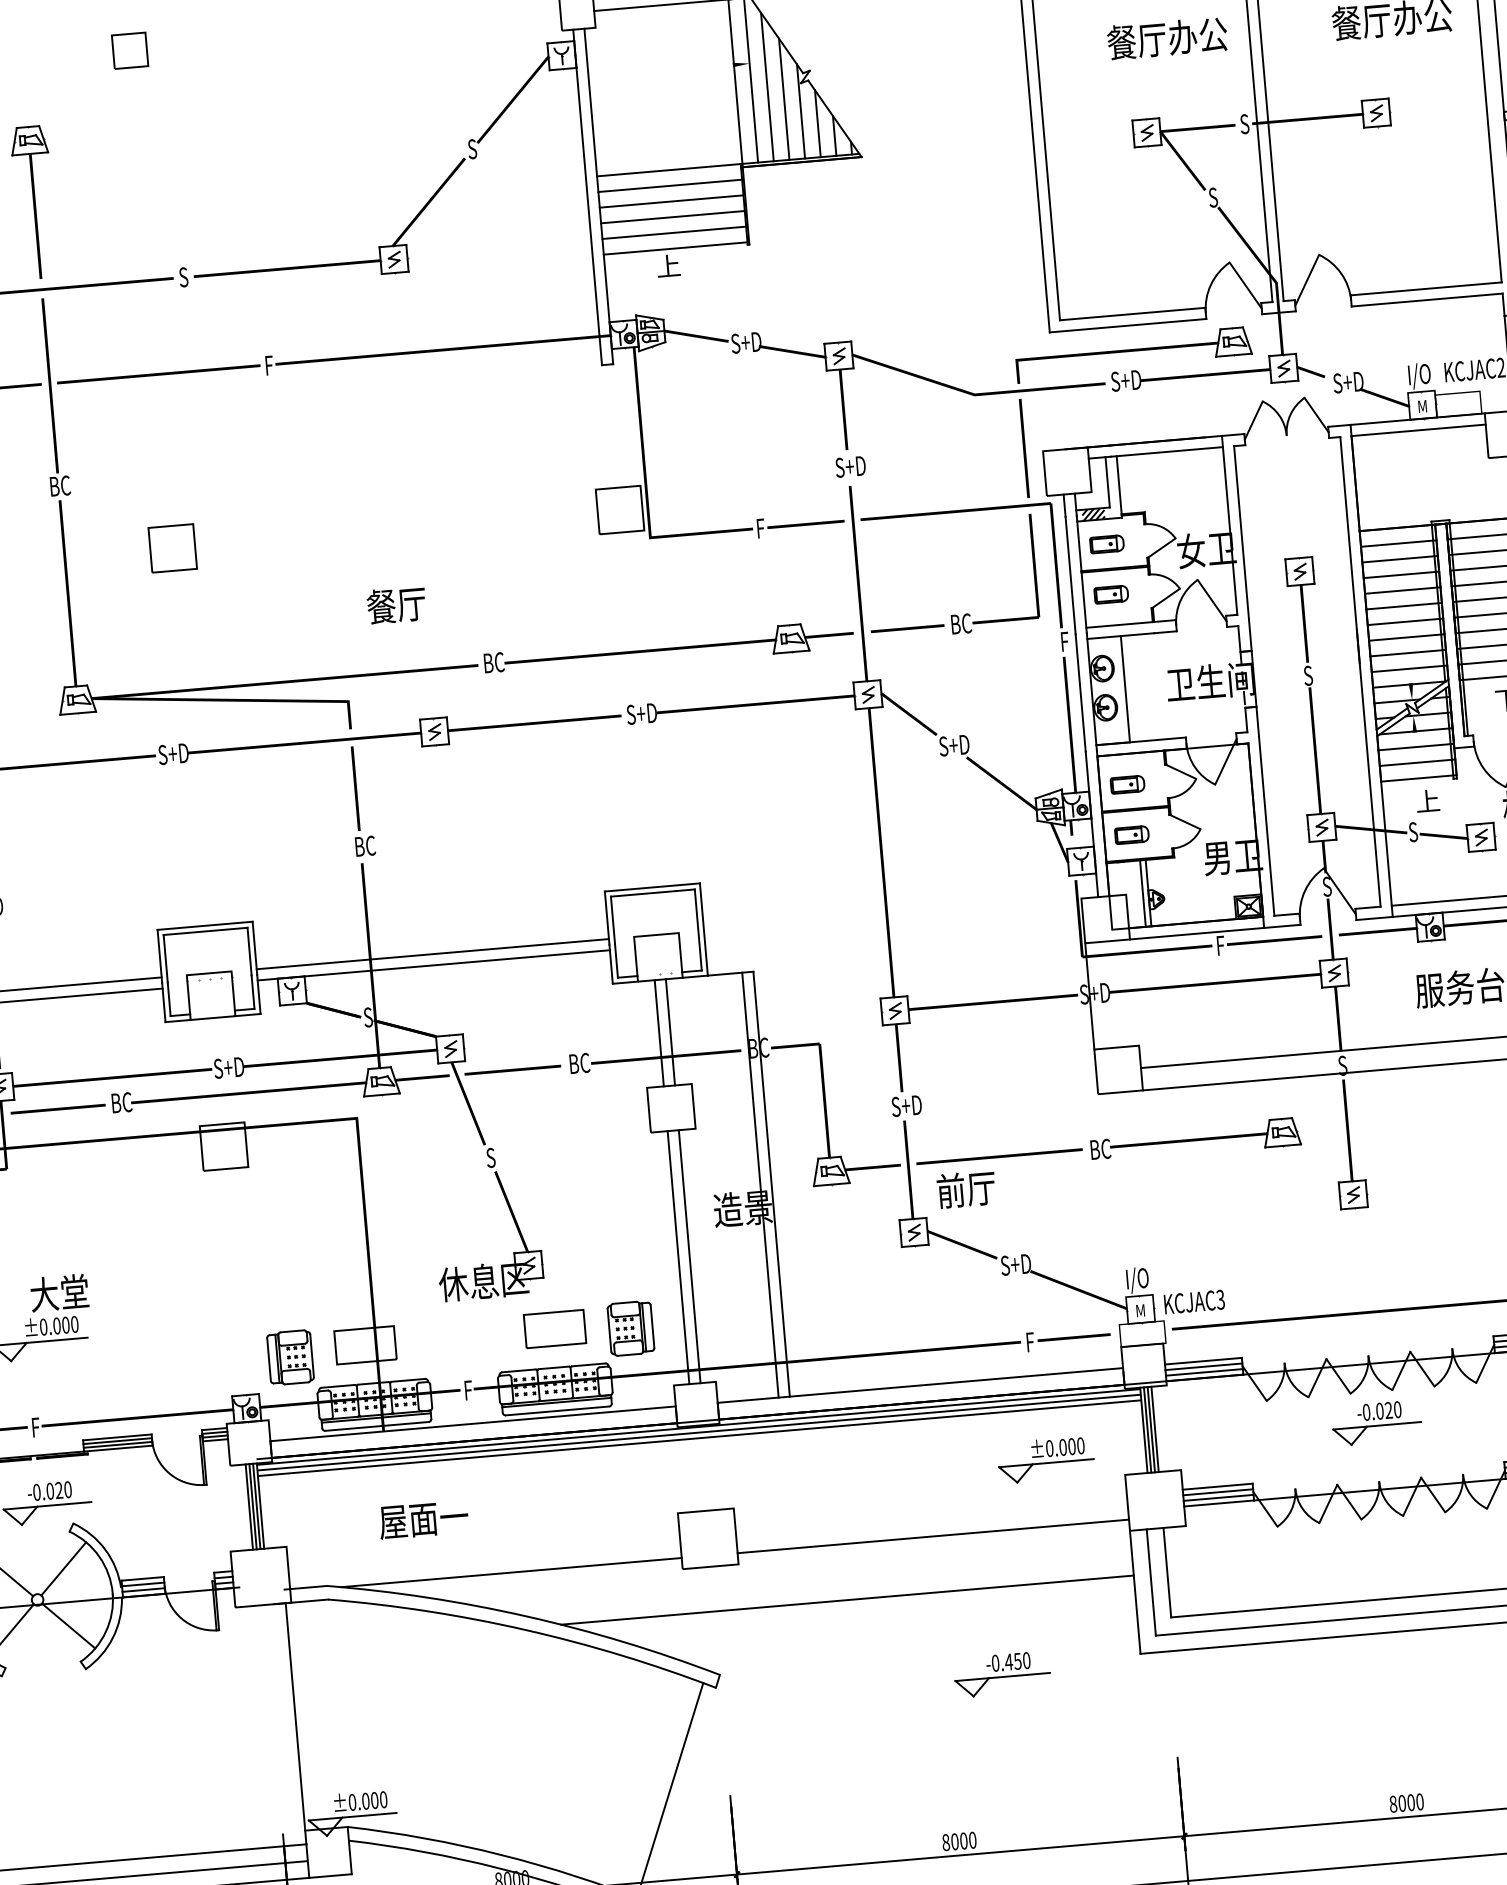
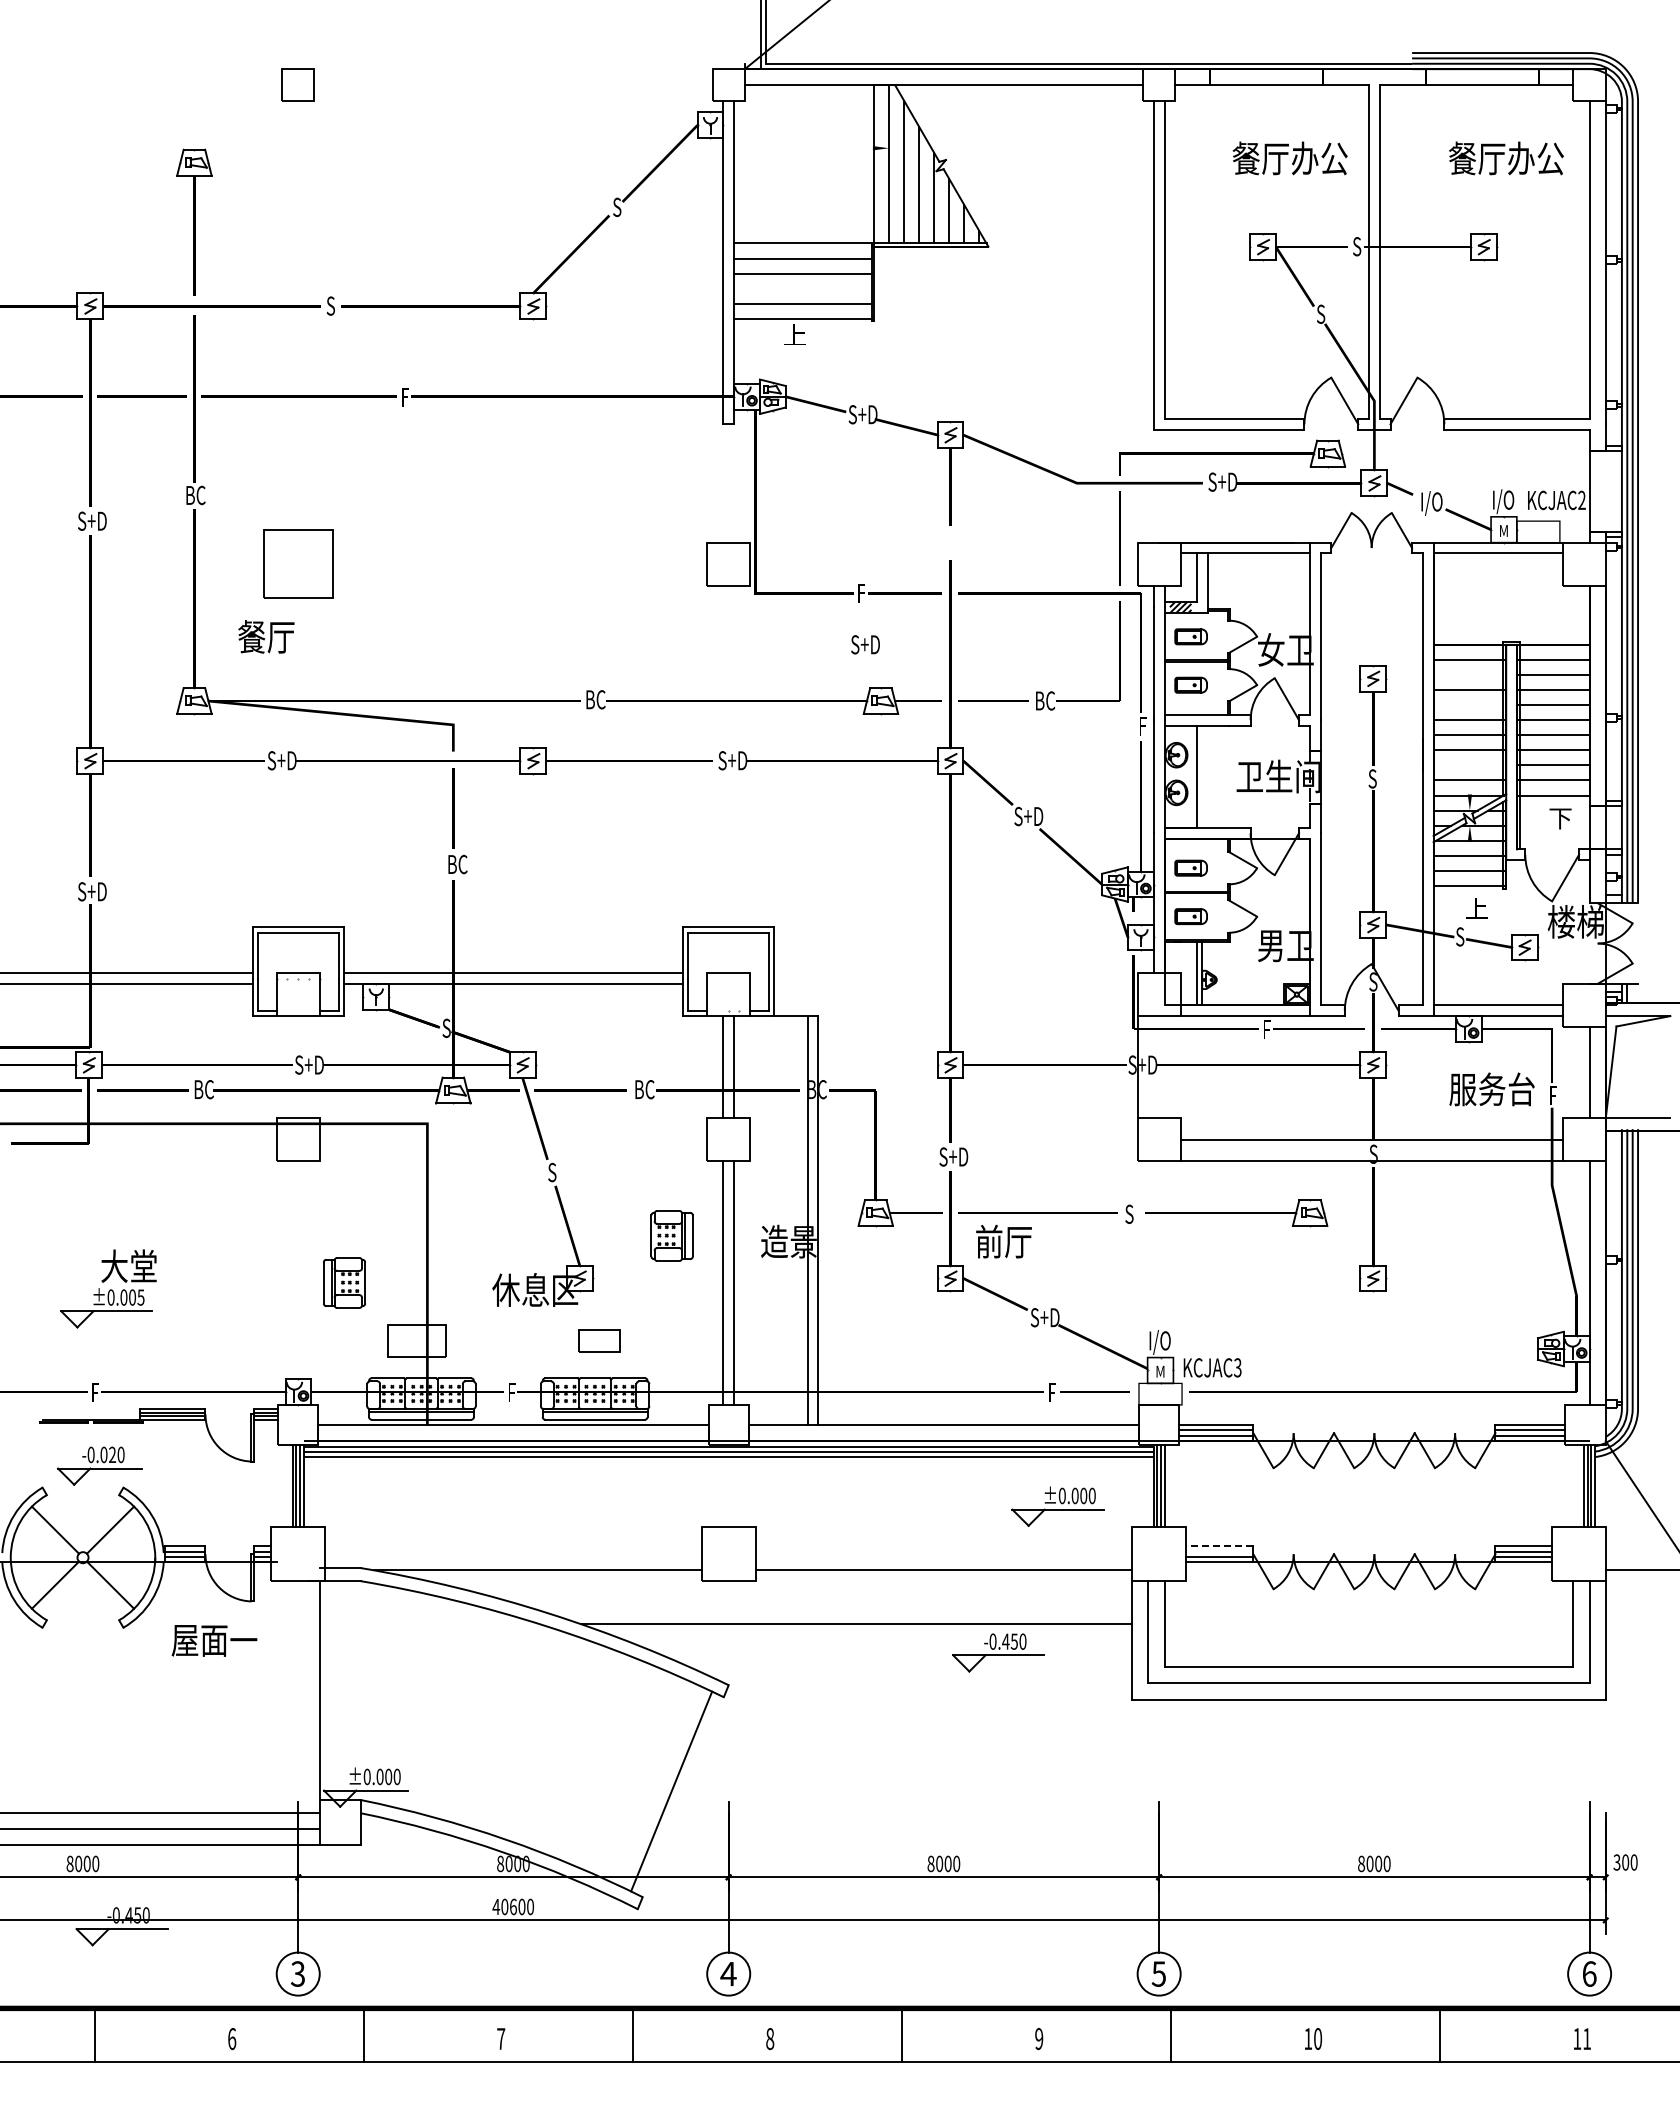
line: (673, 216) -> (803, 288), removed
text: (1348, 384) -> (1434, 503), S+D -> I/O
text: (850, 466) -> (865, 644), moved
part: (173, 548) -> (298, 564), size x1.6
line: (1399, 559) -> (1469, 675), removed
line: (1402, 590) -> (1469, 705), removed
text: (396, 604) -> (266, 636), moved
line: (1407, 653) -> (1469, 765), removed
text: (1100, 1148) -> (1135, 1213), BC -> S
text: (74, 1324) -> (140, 1297), ±0.000 -> ±0.005
part: (554, 1328) -> (599, 1340), size x0.7
part: (630, 1328) -> (671, 1235), moved
part: (290, 1357) -> (344, 1282), moved
part: (1376, 1423) -> (1376, 1498), removed
line: (1217, 1487) -> (1219, 1546), solid -> dashed
line: (1217, 1492) -> (1219, 1551), removed
text: (423, 1519) -> (214, 1640), moved
part: (1002, 1674) -> (998, 1652), moved

